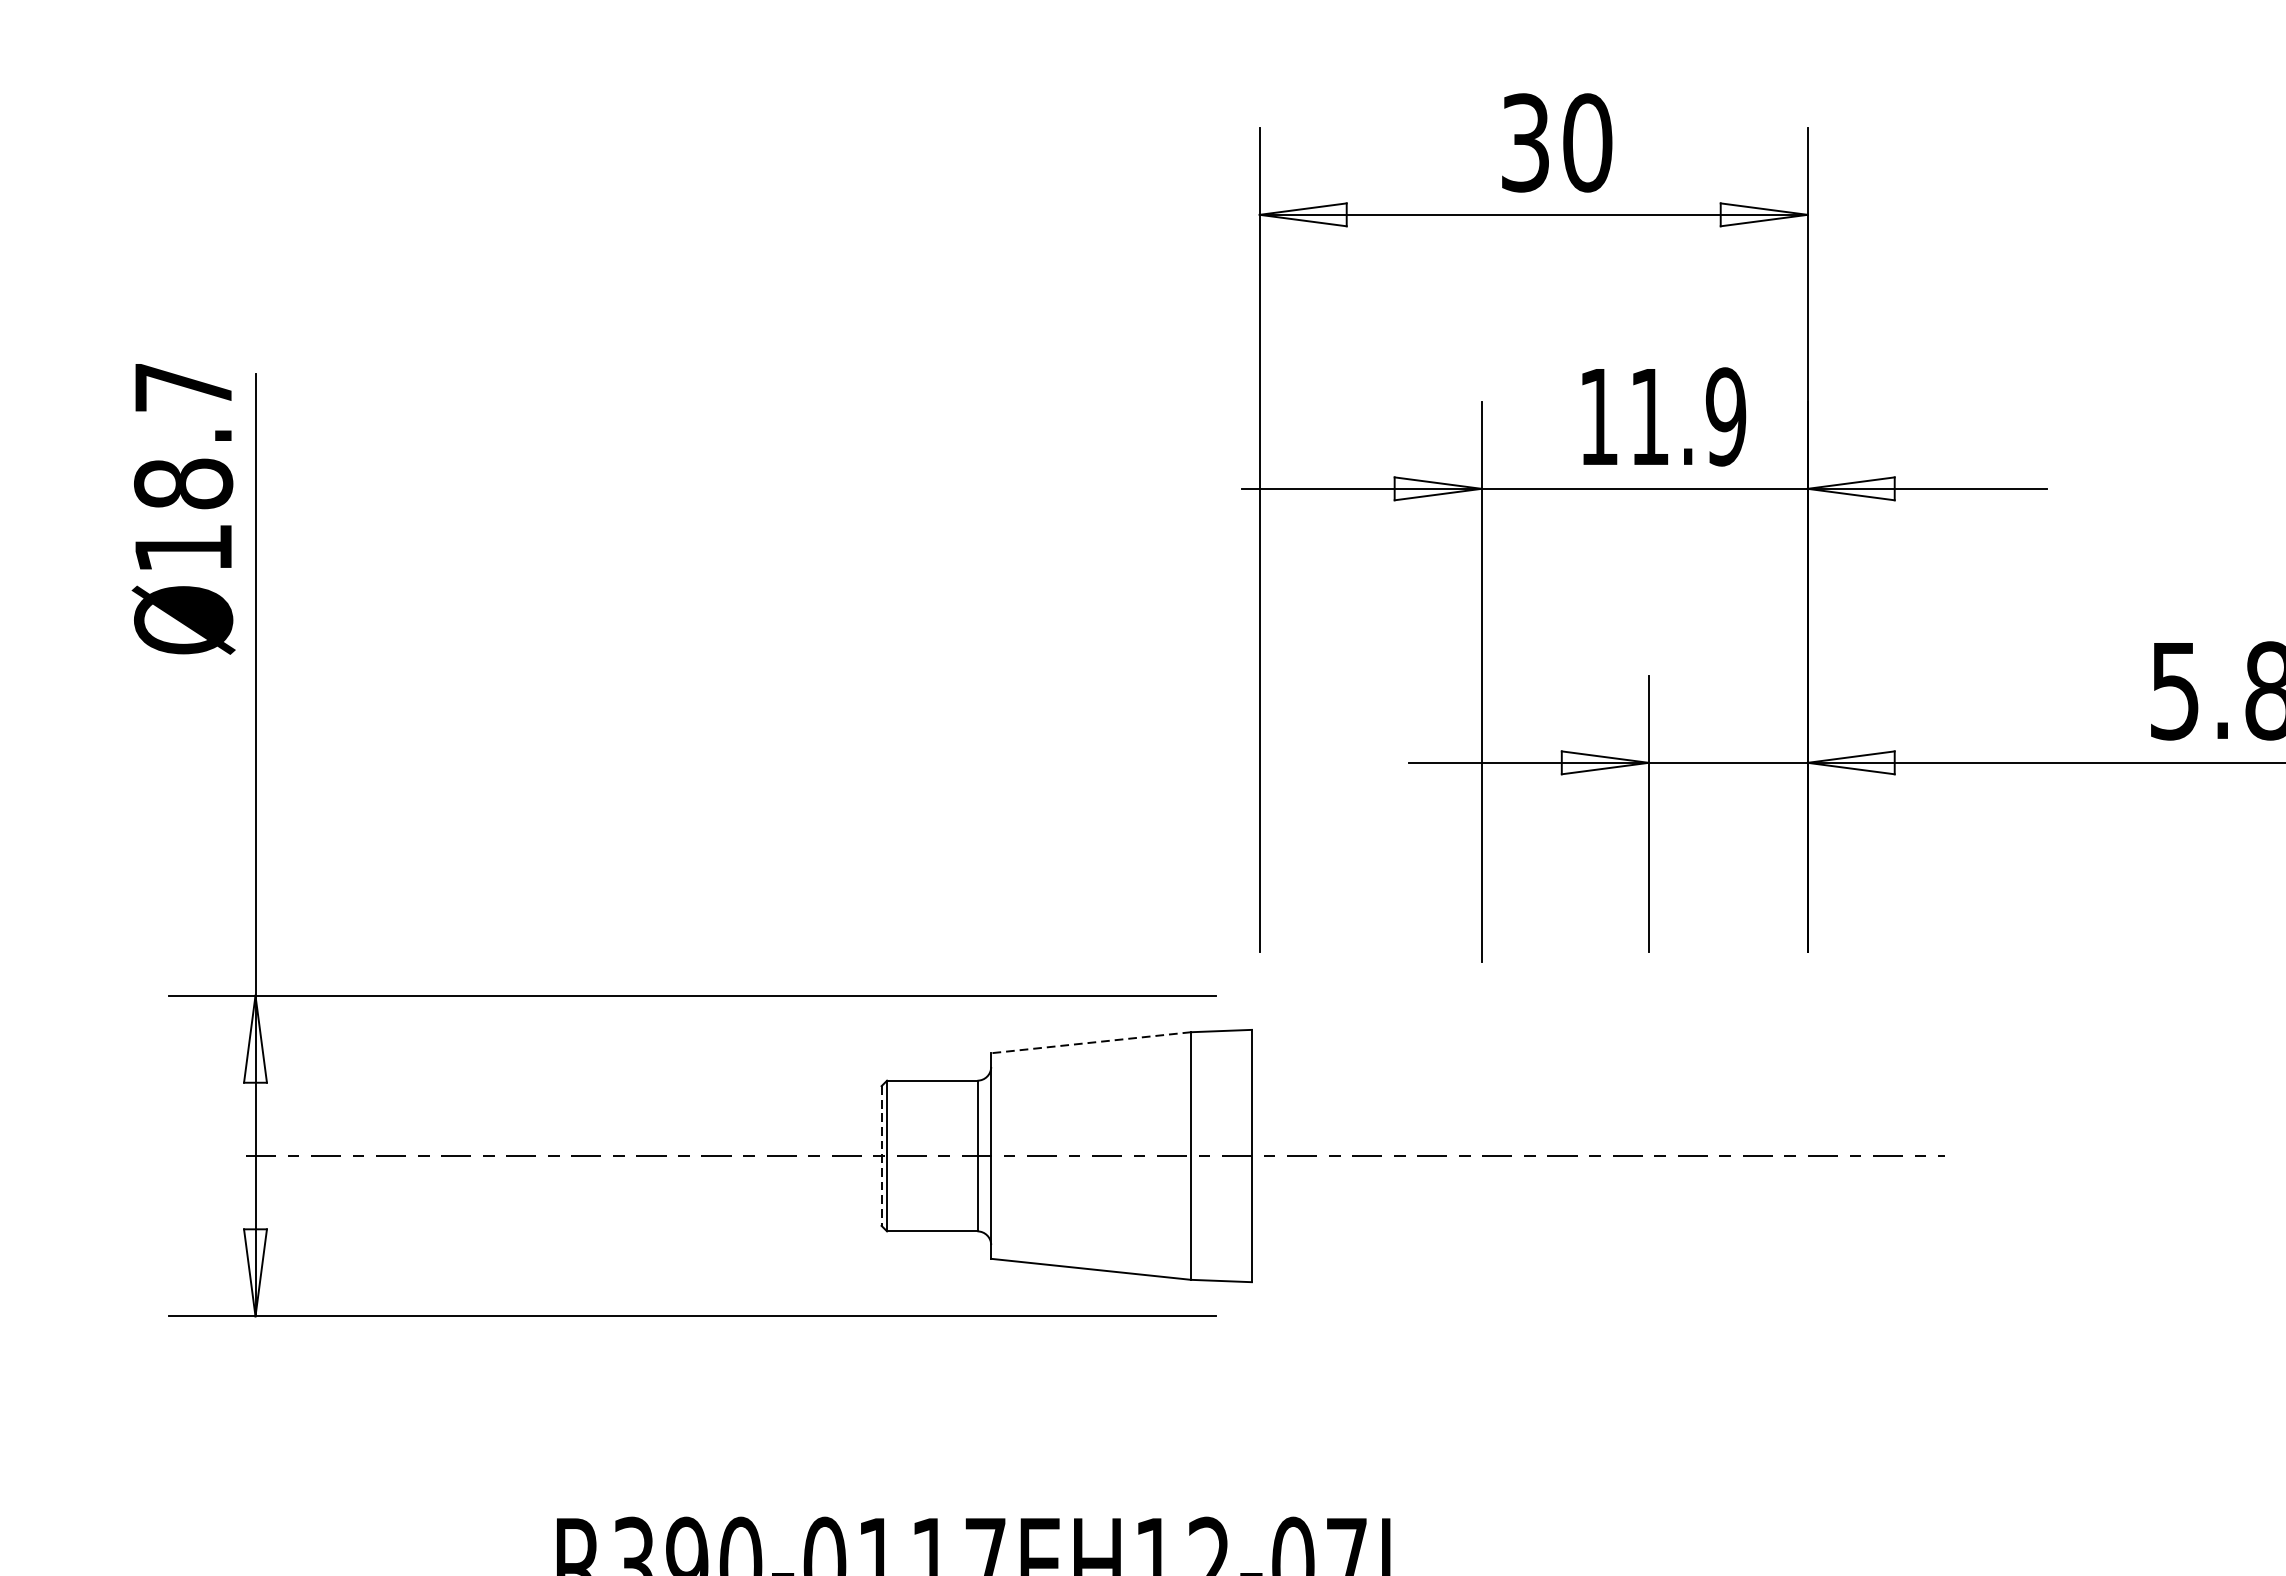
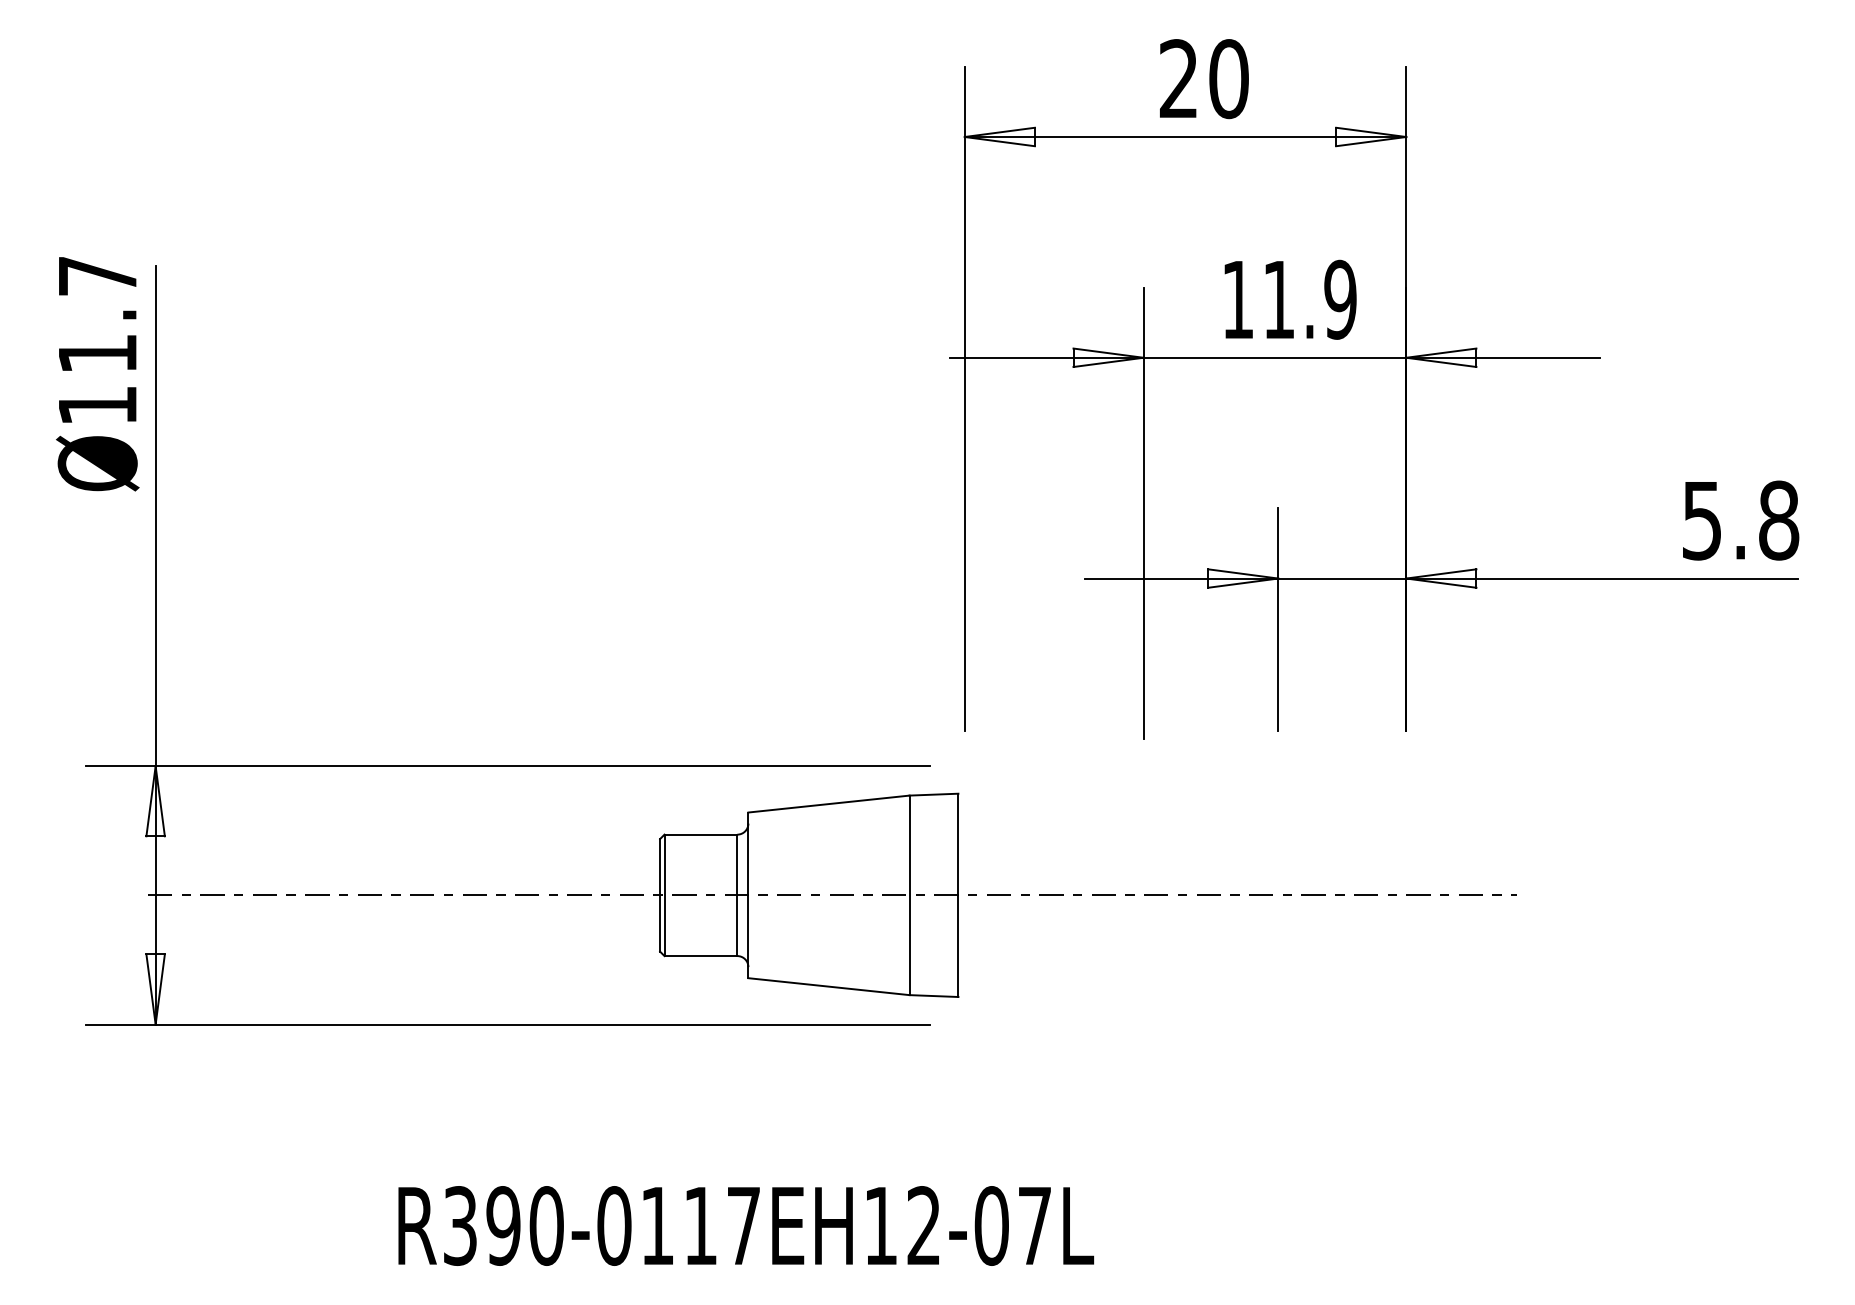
text: (1524, 143) -> (1178, 79), 30 -> 20
text: (183, 483) -> (97, 353), Ø18.7 -> Ø11.7
line: (1090, 1043) -> (828, 804), dashed -> solid
line: (882, 1156) -> (660, 895), dashed -> solid

